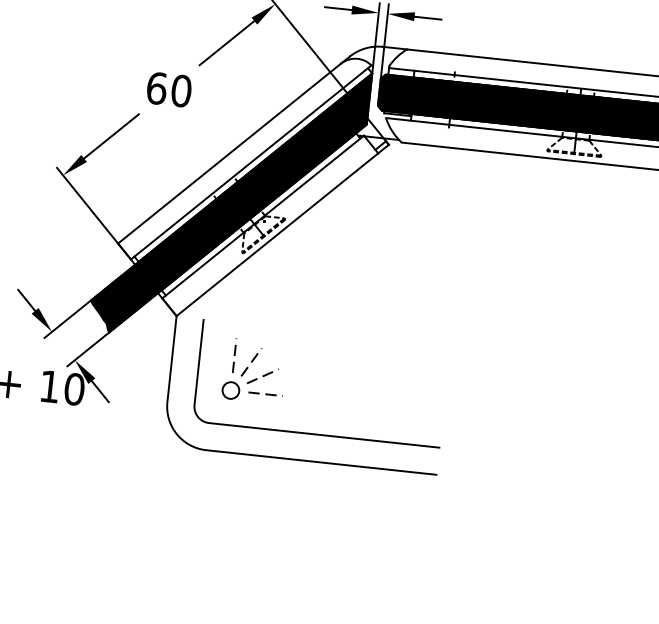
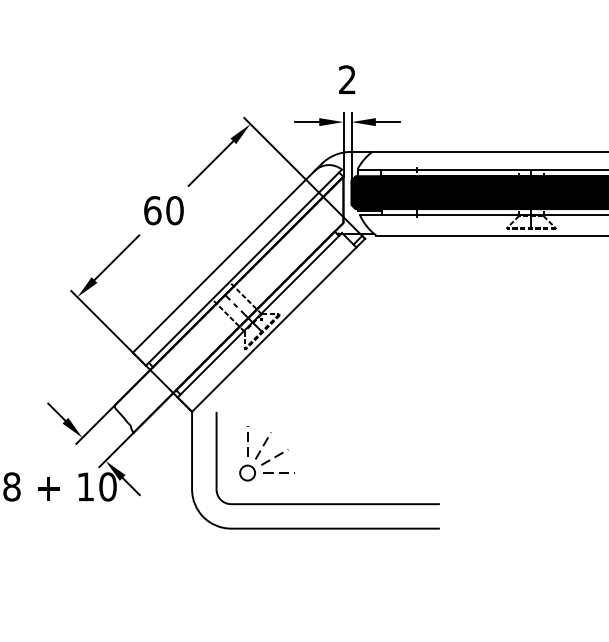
fill: (229, 201) -> (228, 304), removed

